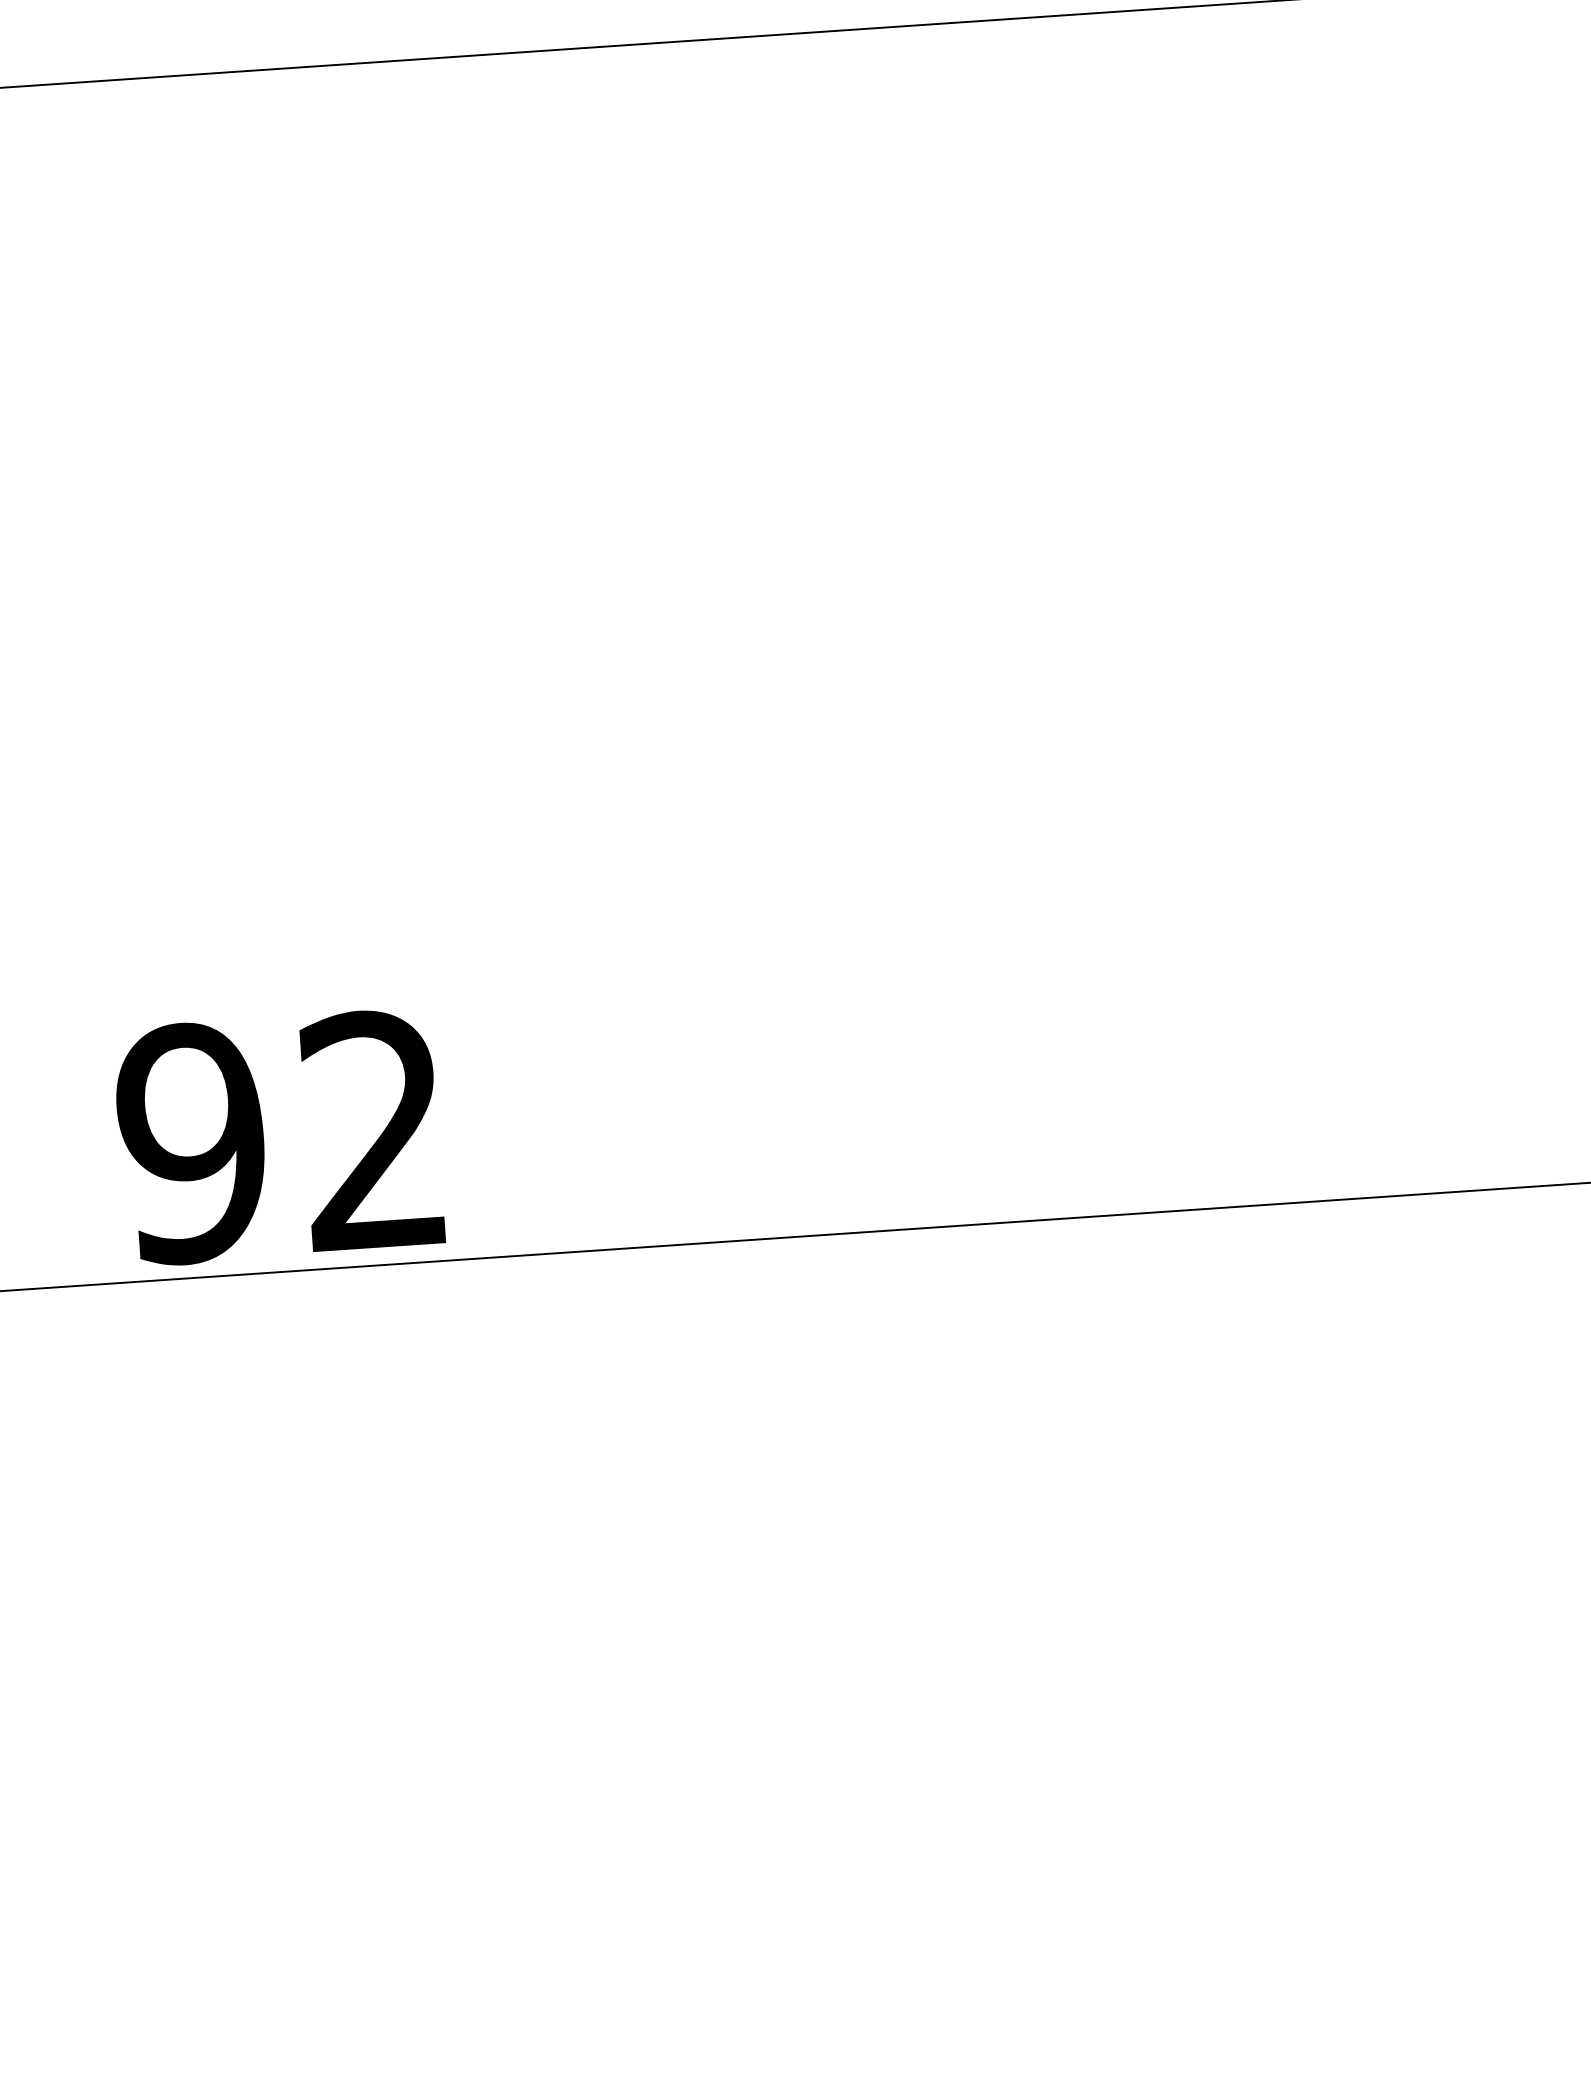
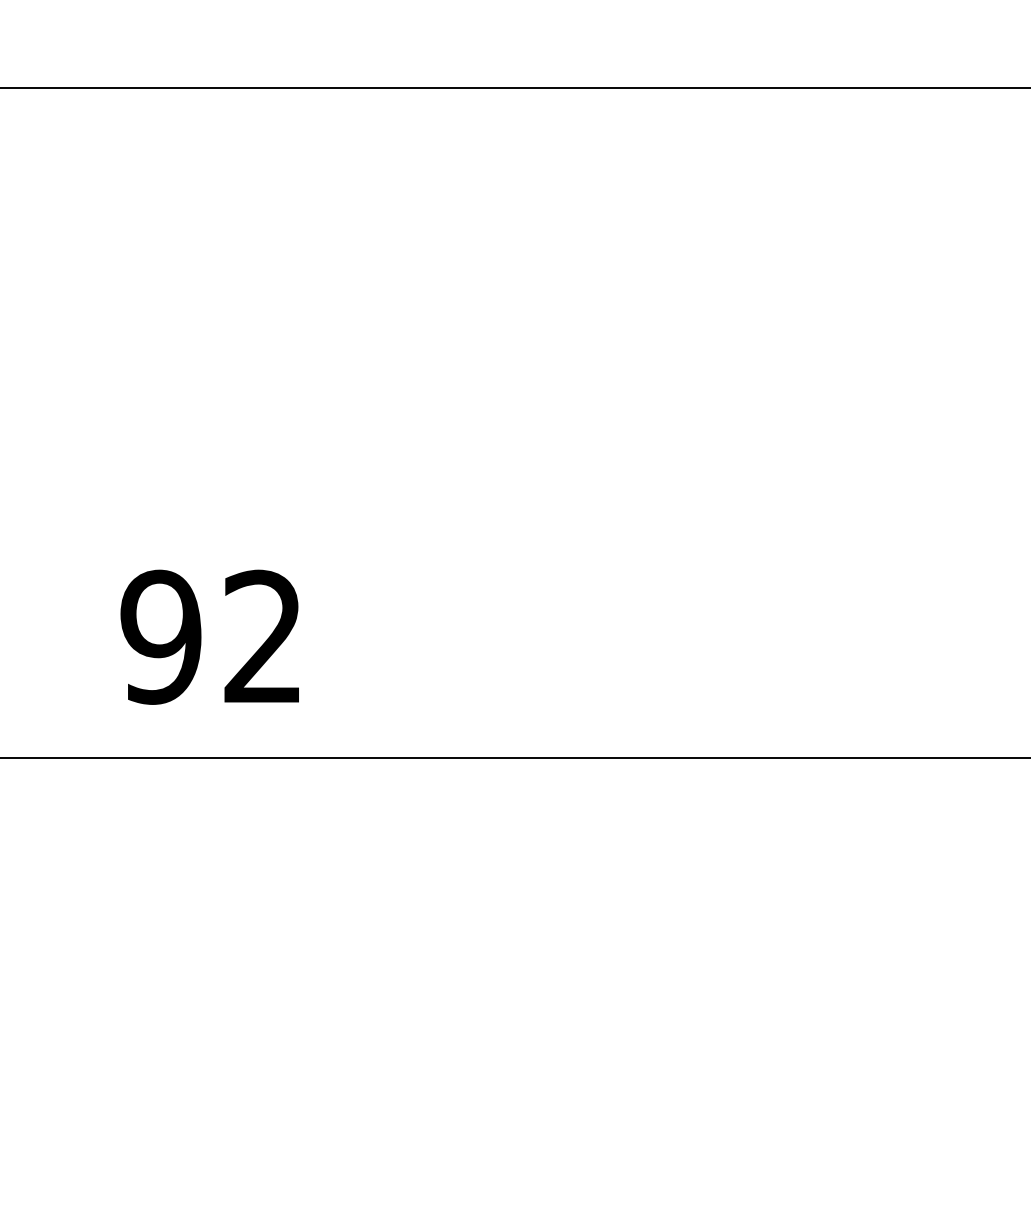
text: (278, 1136) -> (209, 636), moved

